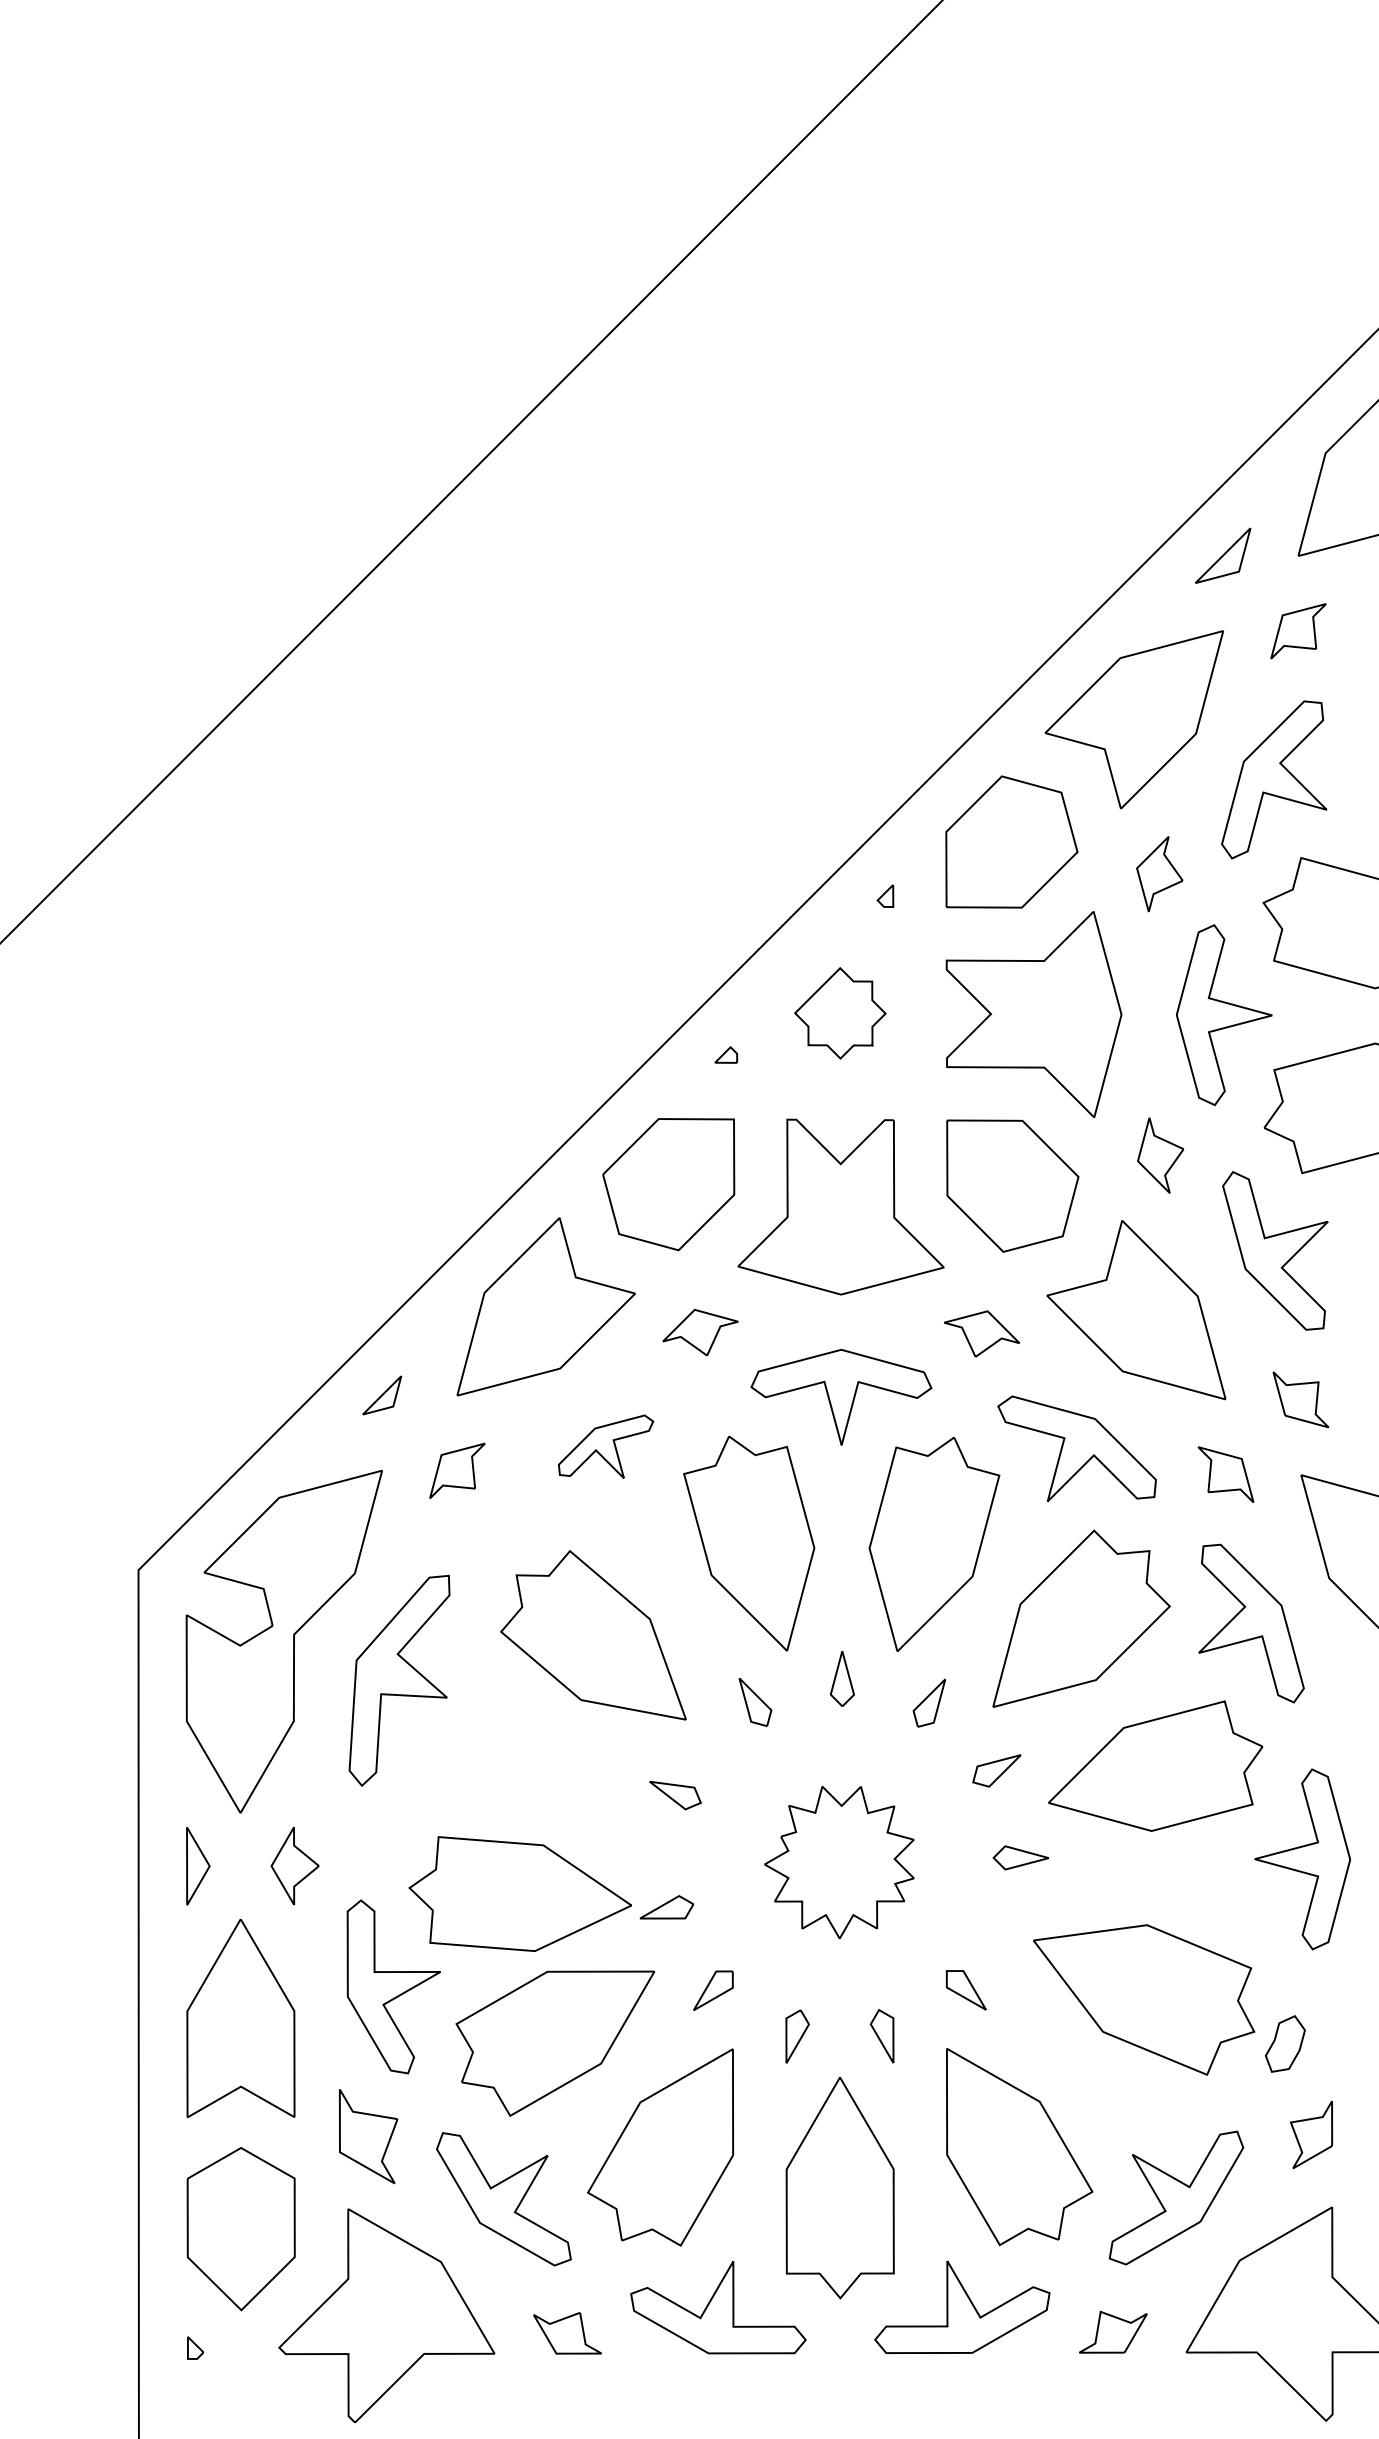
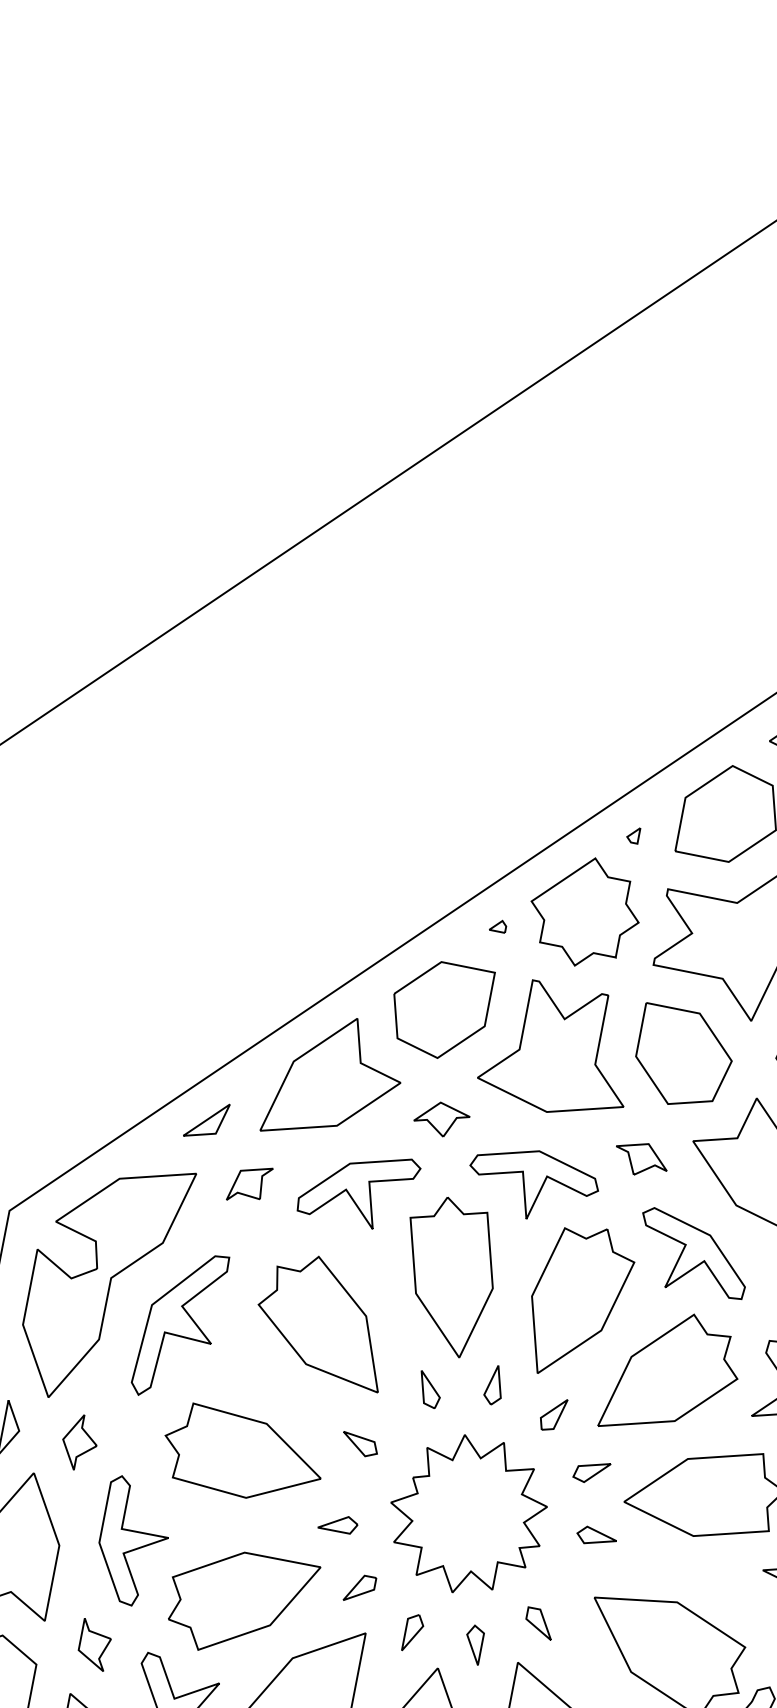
part: (840, 1013) -> (585, 912), size x1.67
part: (382, 1395) -> (207, 1120), size x1.43
part: (605, 1446) -> (358, 1187), size x1.67
part: (839, 1862) -> (467, 1515), size x1.43
part: (519, 1893) -> (243, 1454), moved
part: (368, 2136) -> (94, 1644), size x0.71

